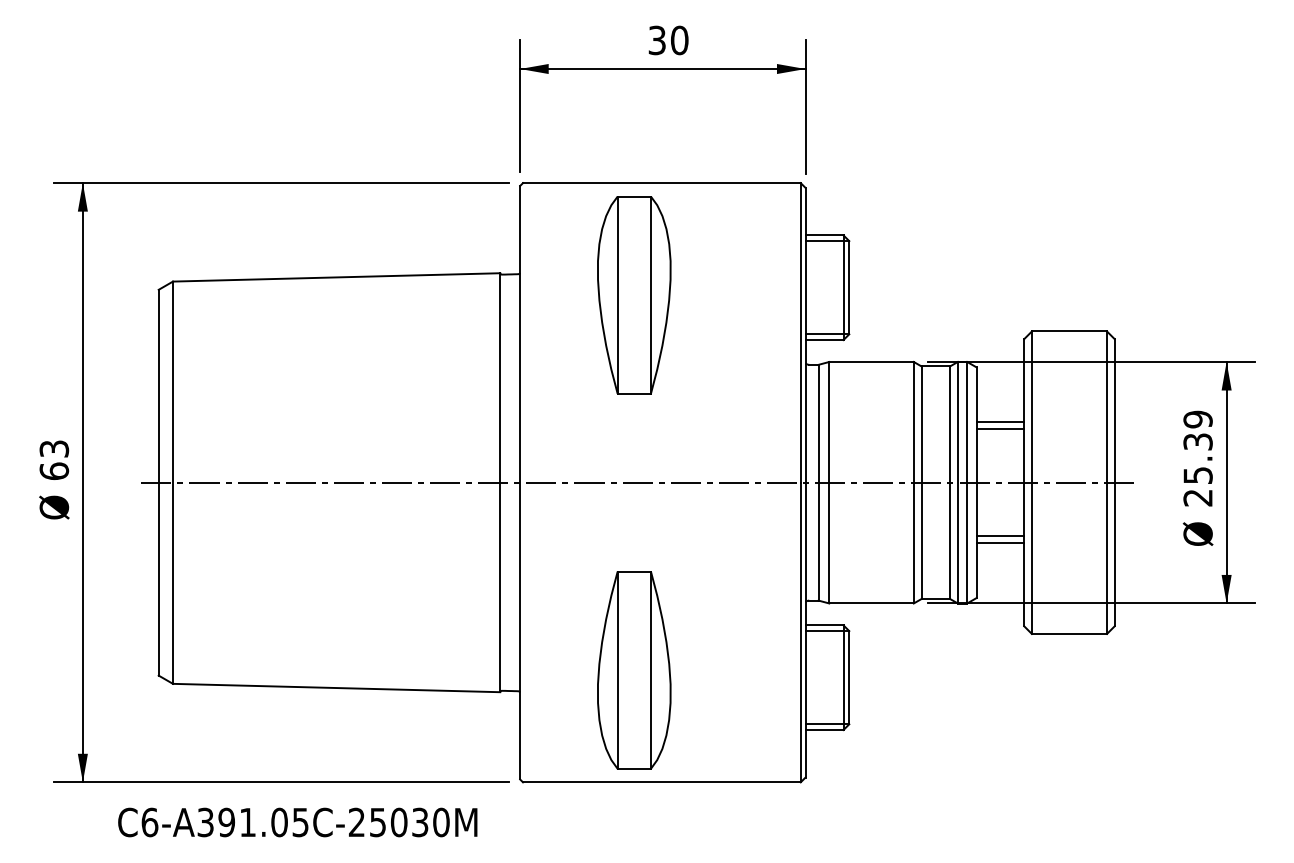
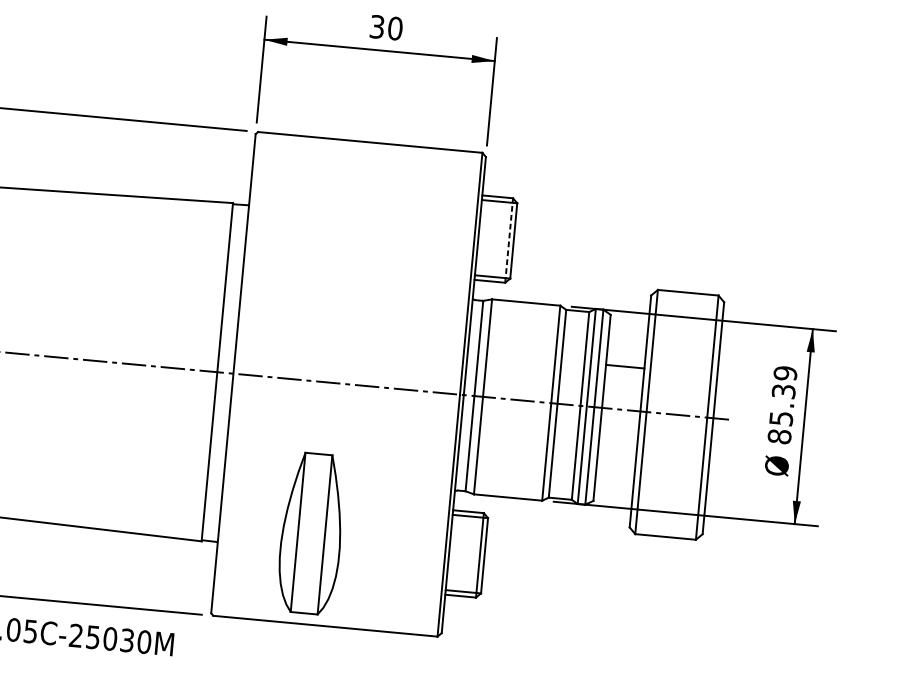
line: (843, 287) -> (509, 240), solid -> dashed
part: (634, 295) -> (339, 231), removed
line: (1000, 422) -> (625, 361), removed
text: (1197, 497) -> (779, 436), 25.39 -> 85.39
line: (1000, 535) -> (617, 452), removed
line: (1000, 543) -> (616, 458), removed

